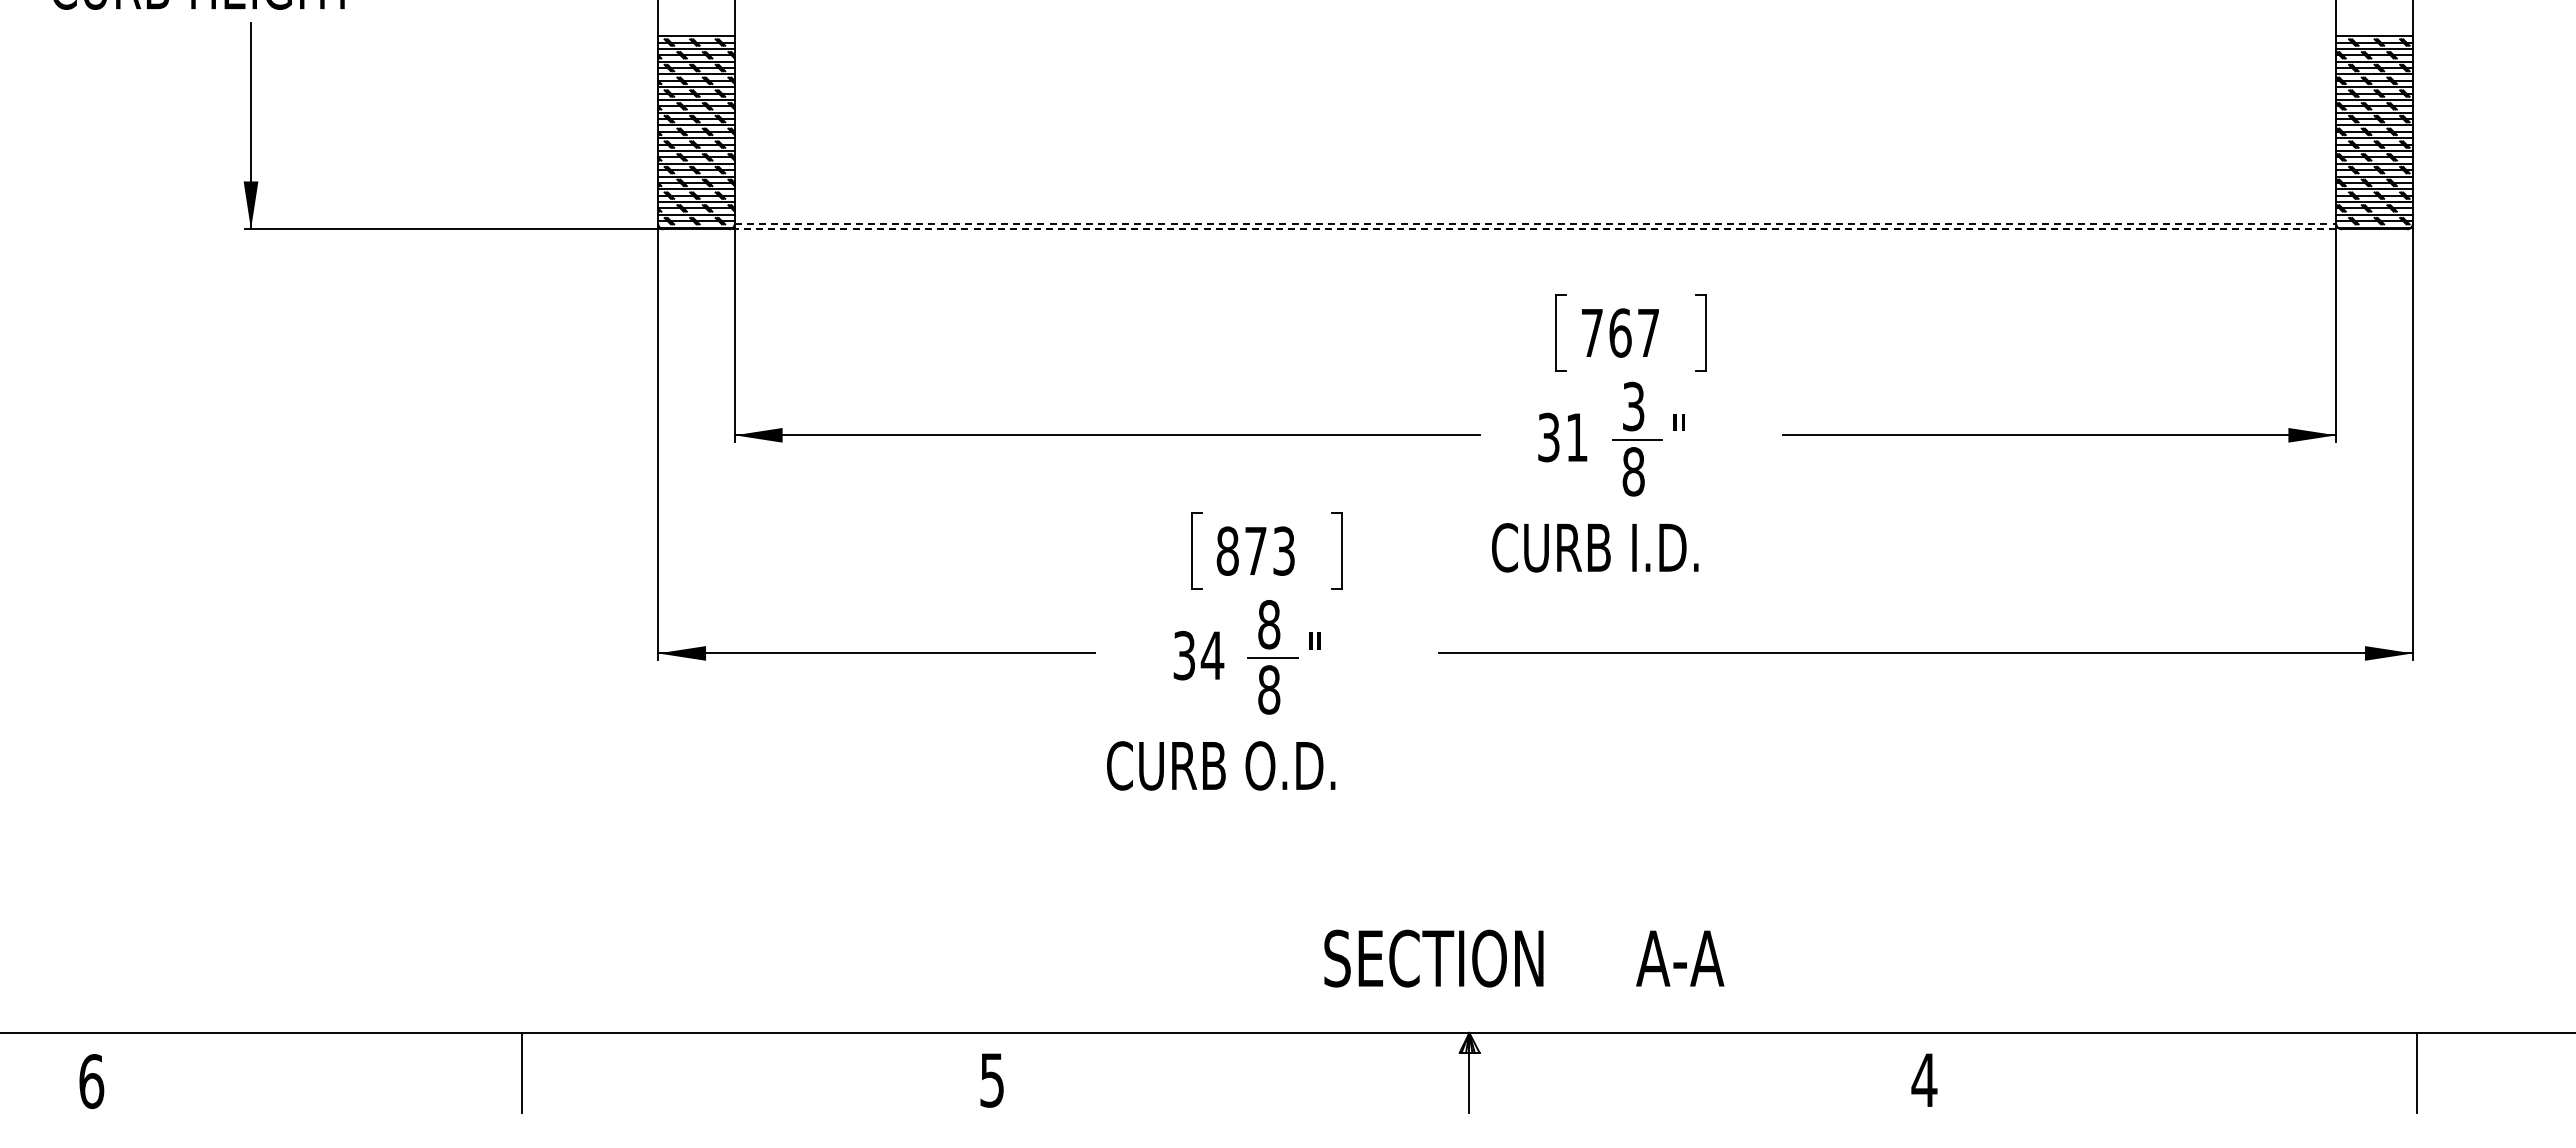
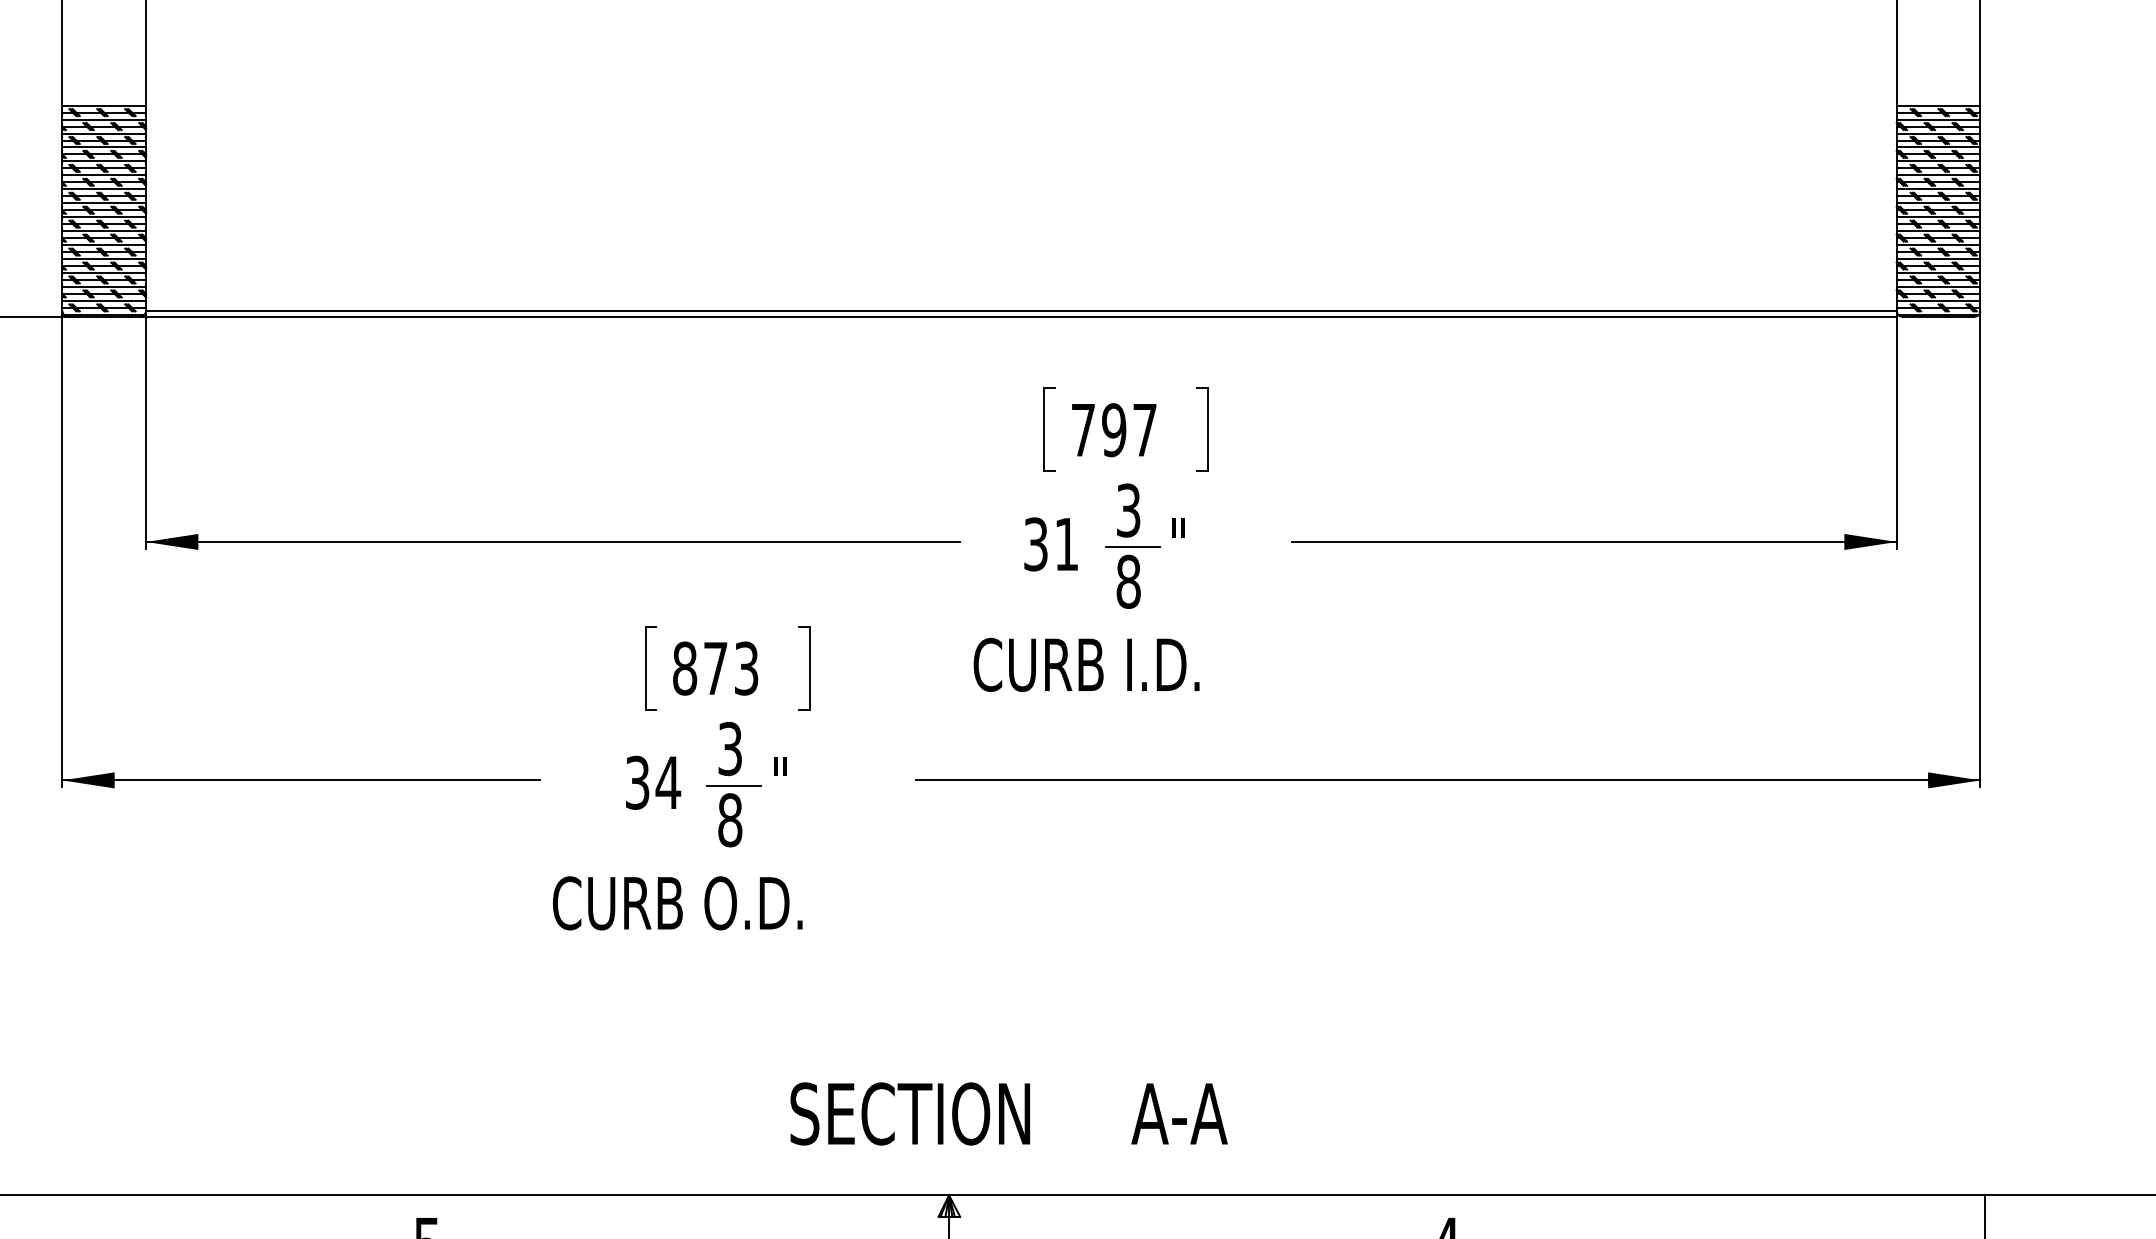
line: (1535, 223) -> (1021, 310), dashed -> solid
line: (1532, 229) -> (1018, 316), dashed -> solid
text: (1620, 332) -> (1114, 429), 767 -> 797
text: (1269, 624) -> (730, 748), 8 -> 3

